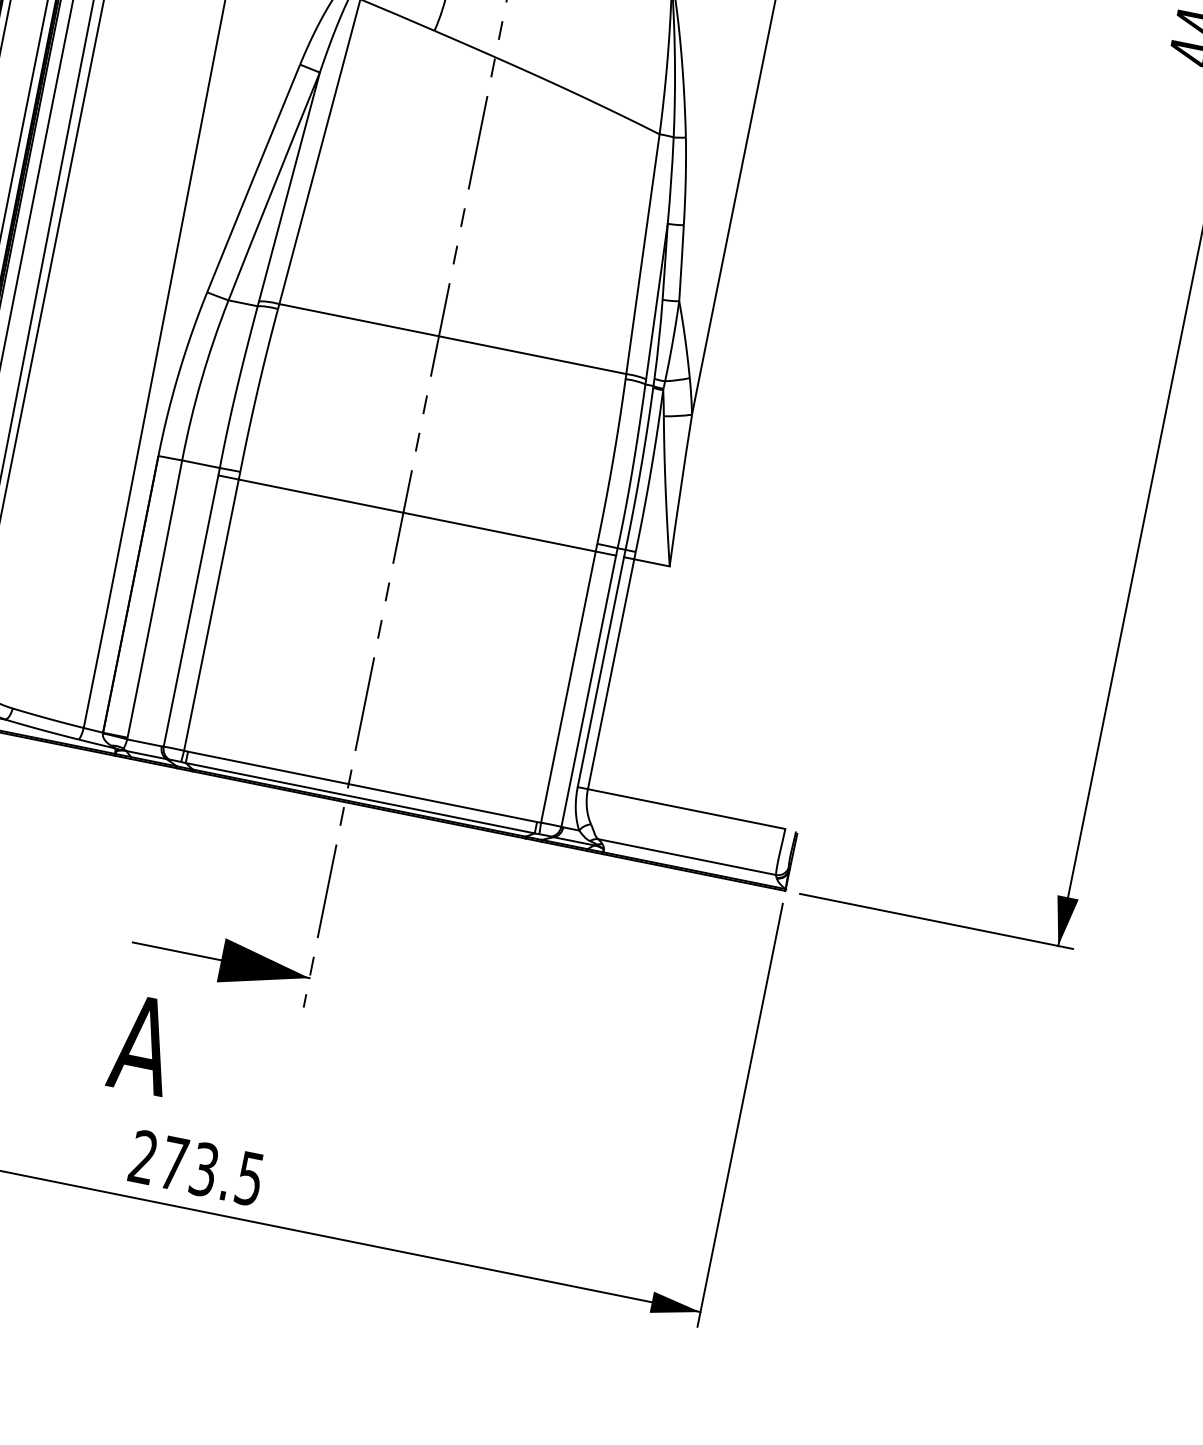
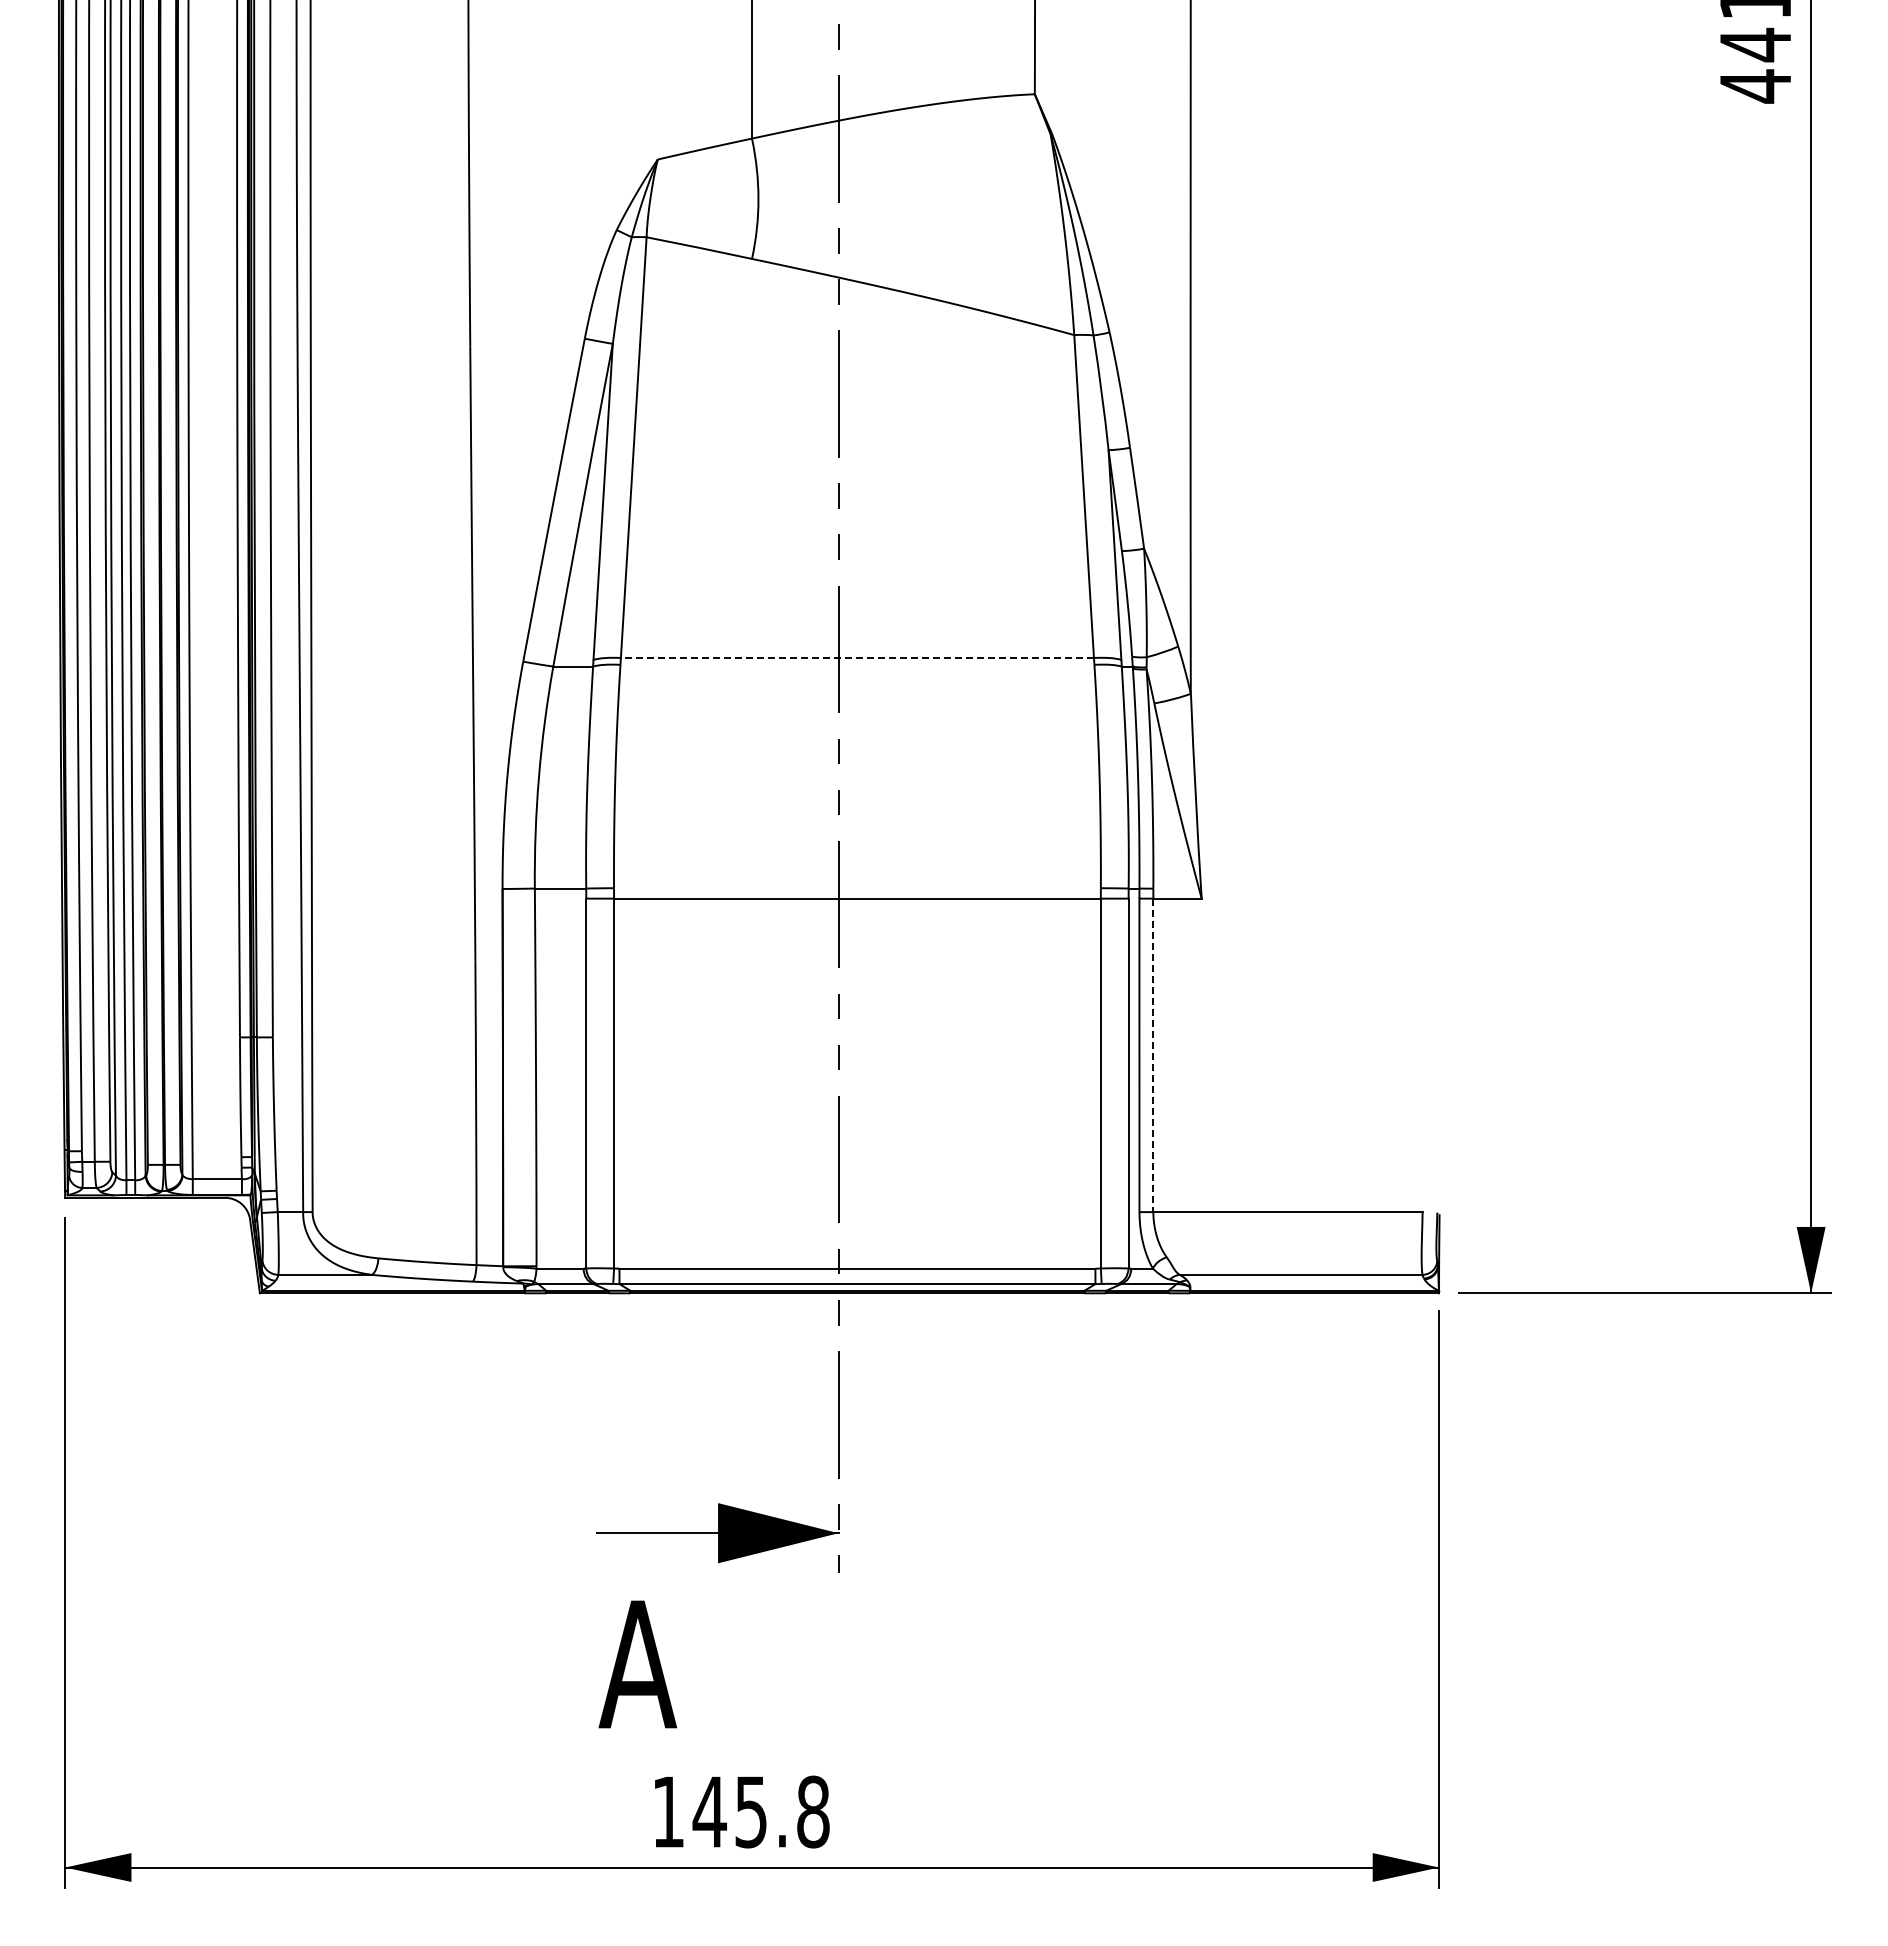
line: (452, 339) -> (857, 658), solid -> dashed
line: (611, 674) -> (1153, 1055), solid -> dashed
text: (196, 1167) -> (740, 1811), 273.5 -> 145.8

